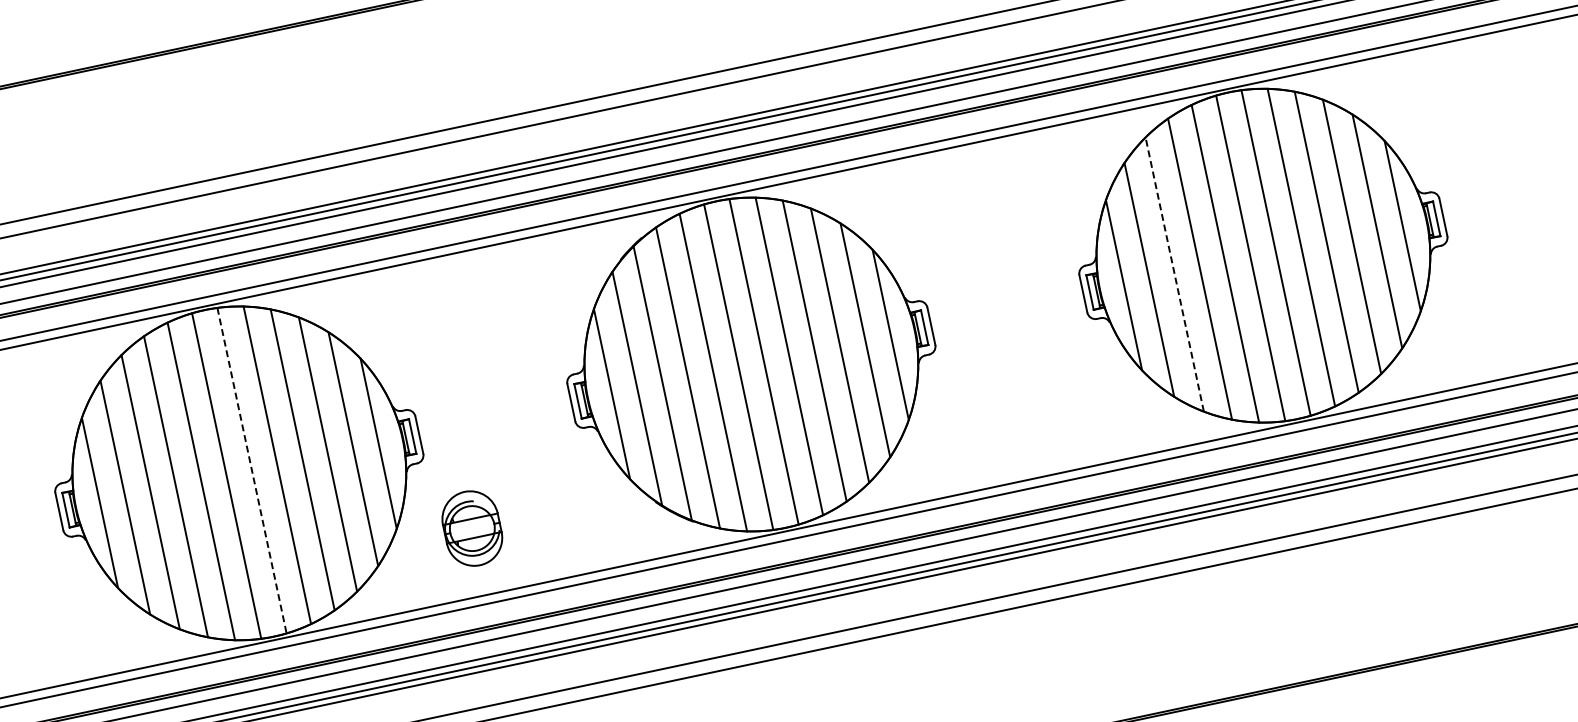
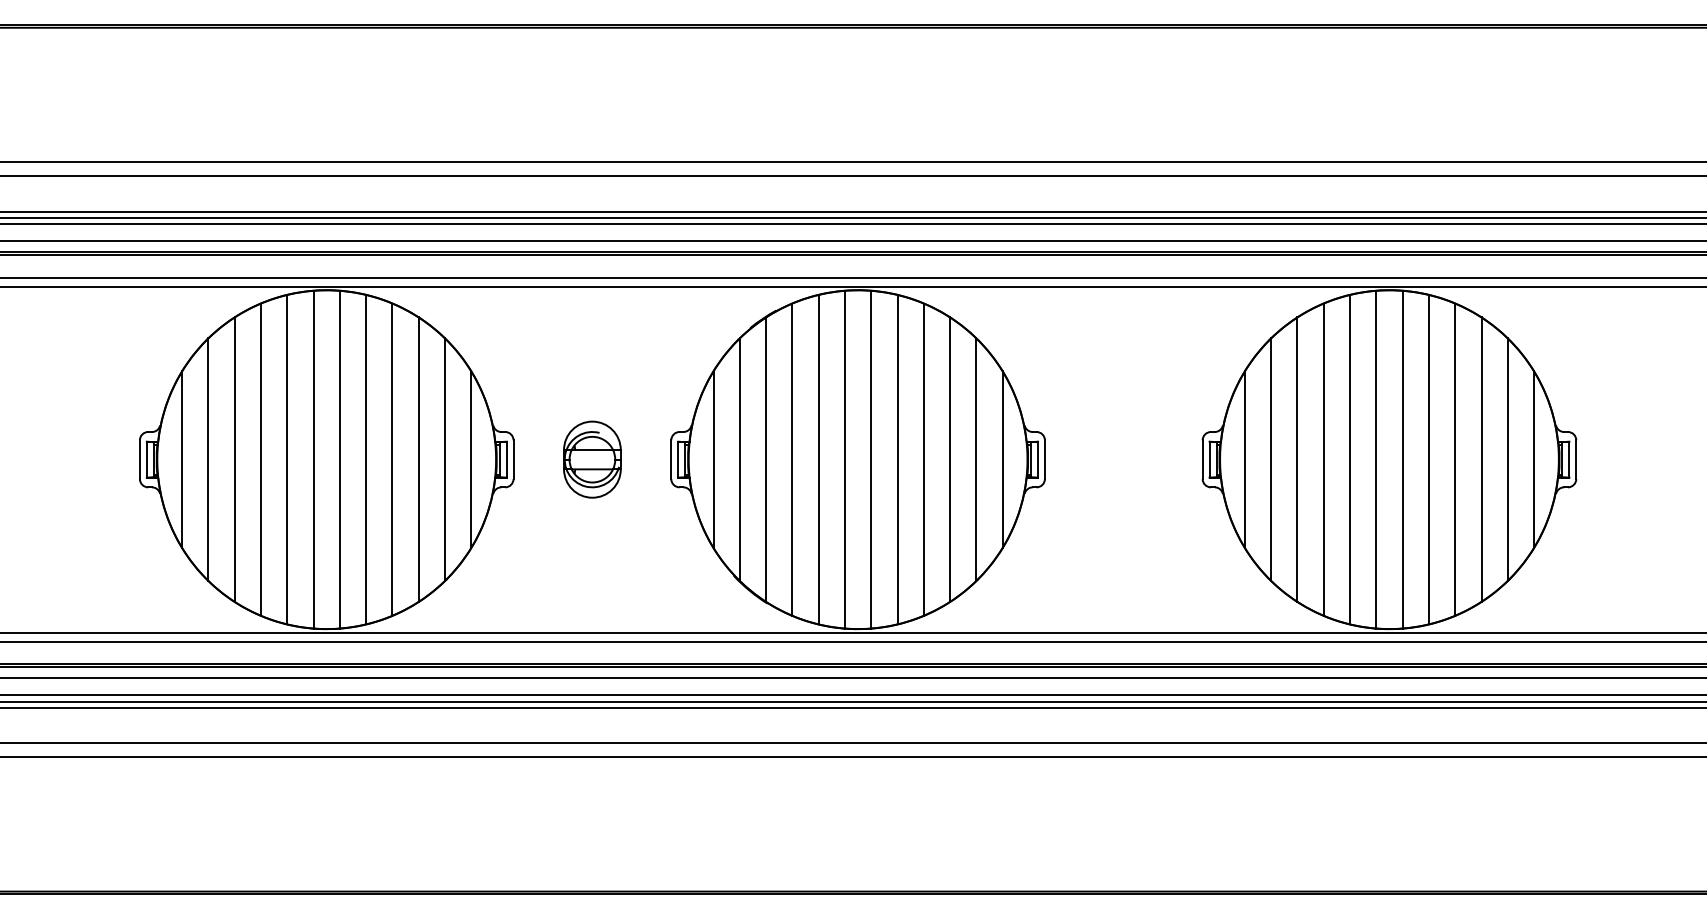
line: (1174, 274) -> (1297, 459), dashed -> solid
line: (251, 470) -> (339, 459), dashed -> solid
part: (472, 528) -> (592, 459), moved

